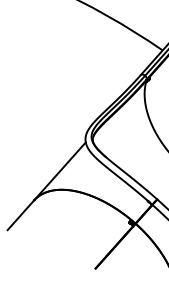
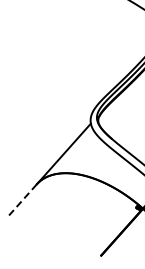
line: (20, 215) -> (22, 200), solid -> dashed

